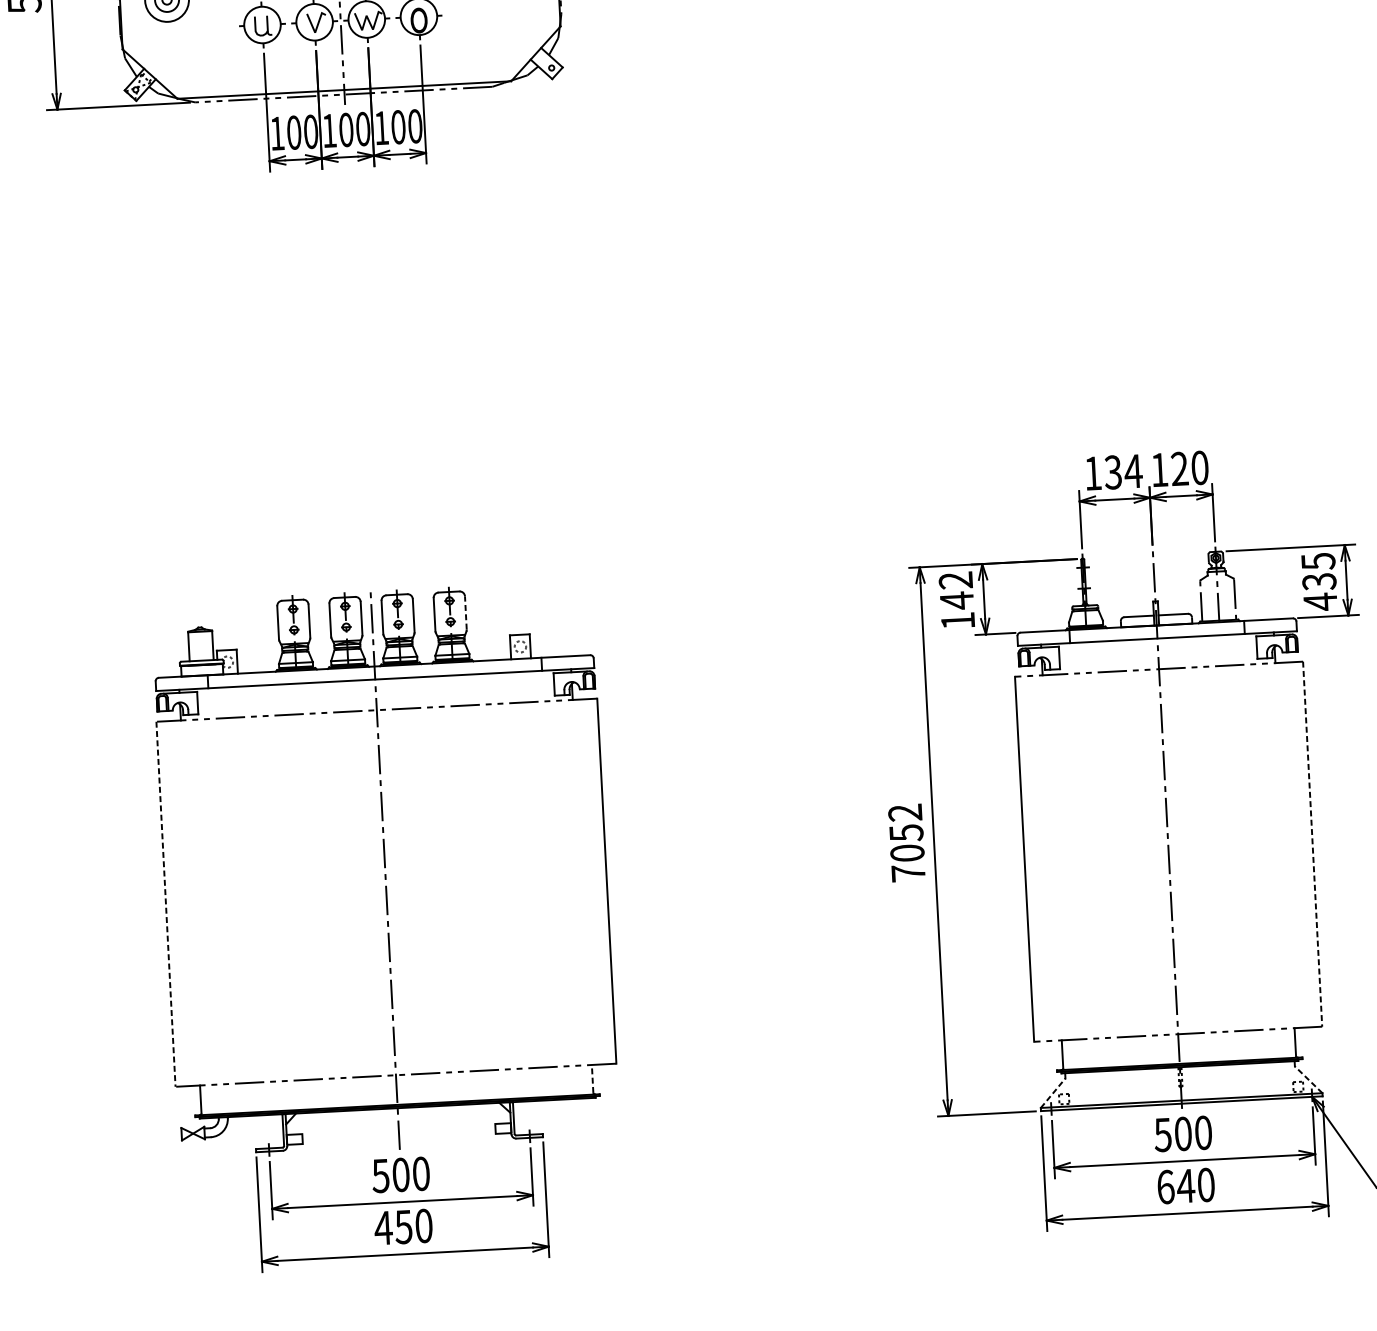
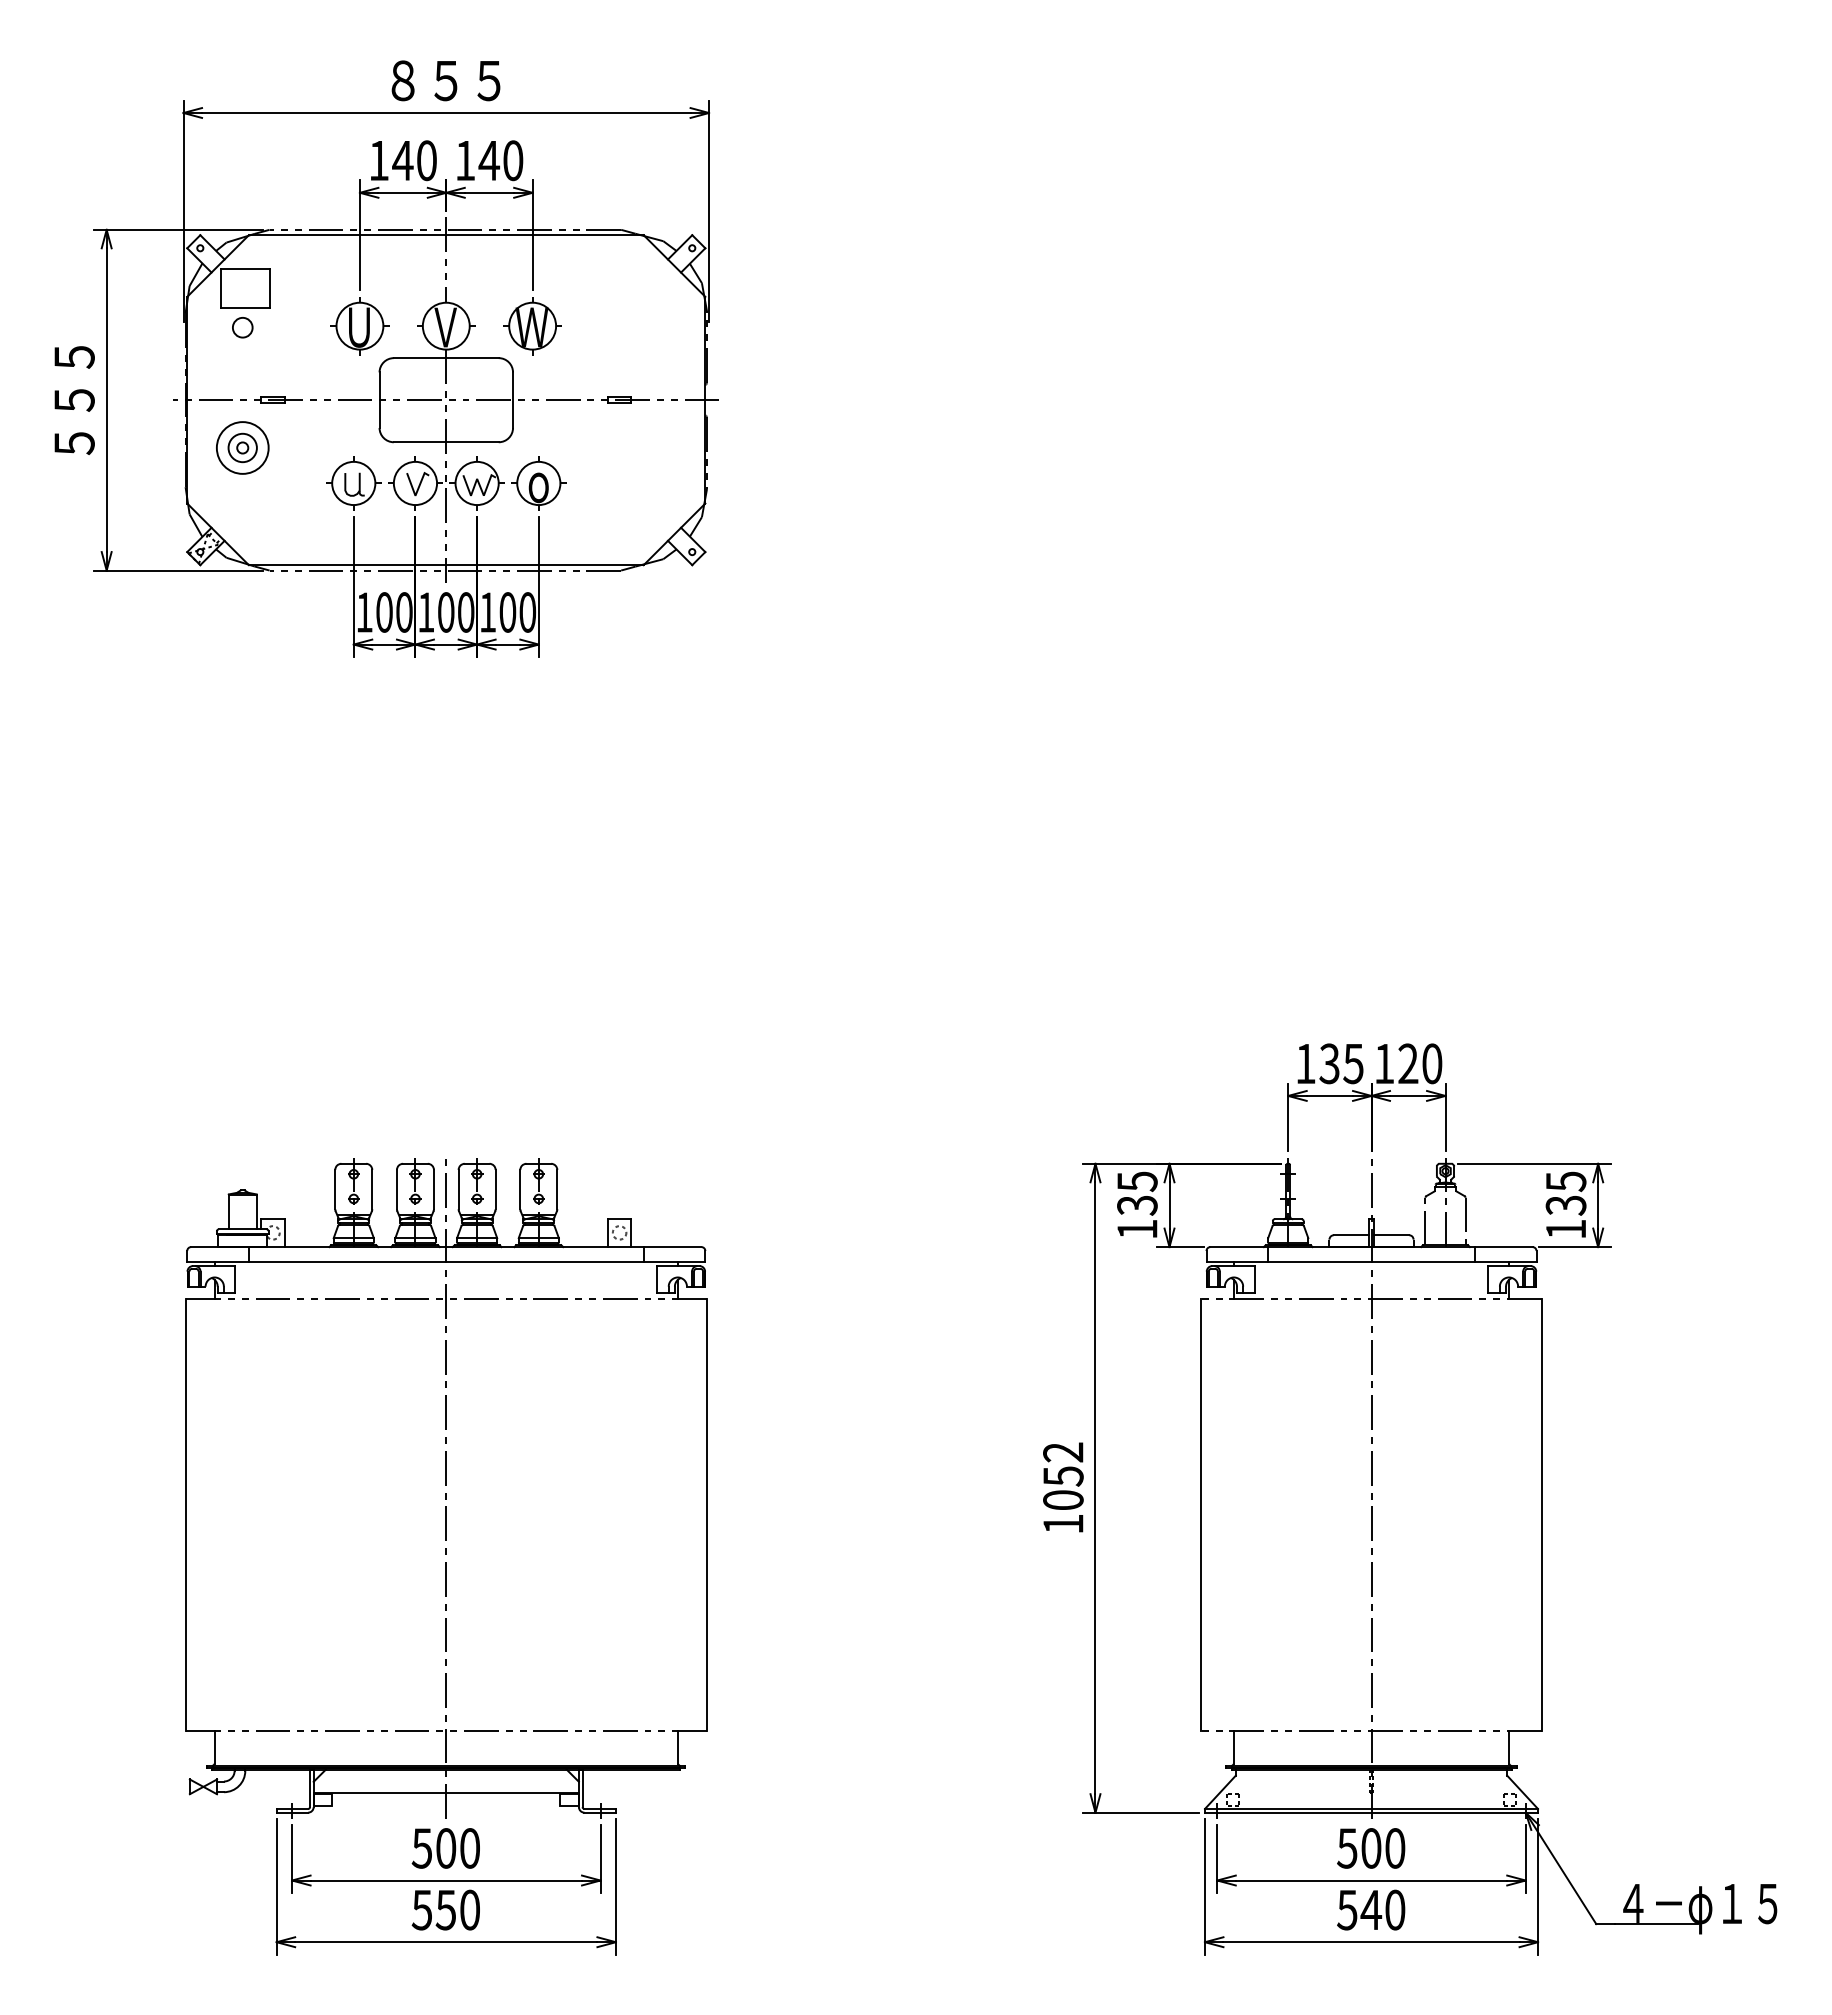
text: (1133, 471) -> (1353, 1064), 134 -> 135
text: (956, 590) -> (1137, 1193), 142 -> 135
text: (1319, 602) -> (1565, 1229), 435 -> 135
line: (466, 612) -> (557, 1189), dashed -> solid
line: (1312, 844) -> (1541, 1514), dashed -> solid
text: (908, 872) -> (1063, 1523), 7052 -> 1052
line: (165, 904) -> (185, 1514), dashed -> solid
line: (593, 1079) -> (678, 1747), dashed -> solid
line: (1308, 1079) -> (1522, 1792), dashed -> solid
line: (1053, 1093) -> (1220, 1792), dashed -> solid
line: (398, 1127) -> (445, 1792), added
text: (1165, 1186) -> (1347, 1909), 640 -> 540
text: (382, 1228) -> (421, 1910), 450 -> 550

